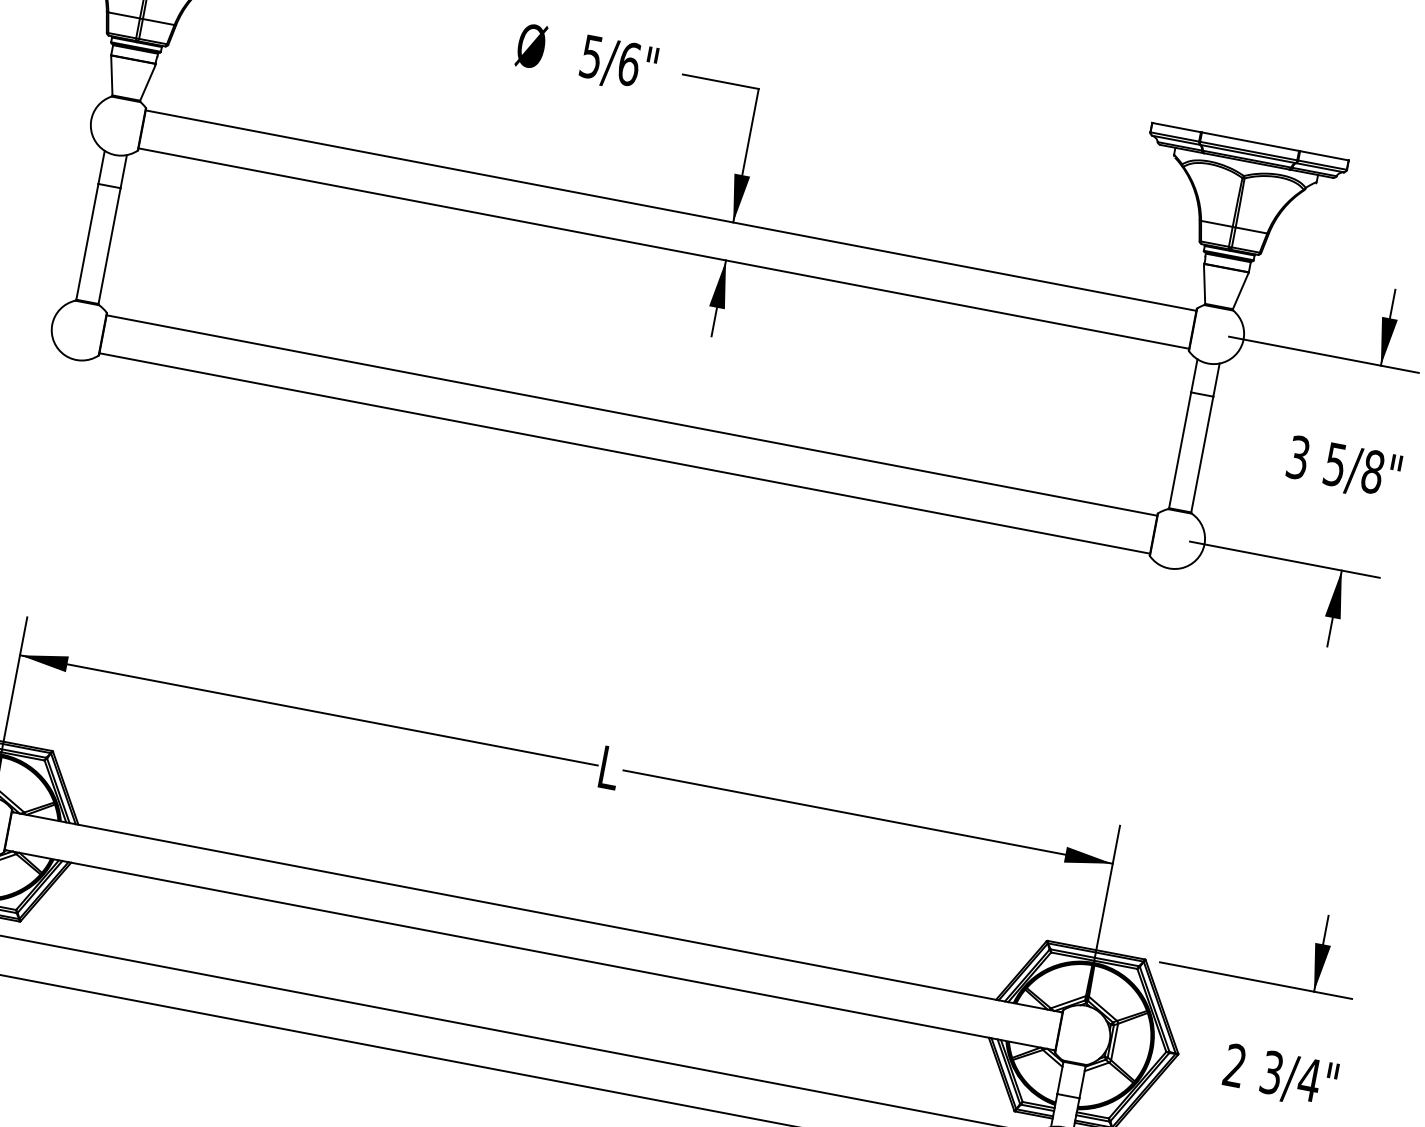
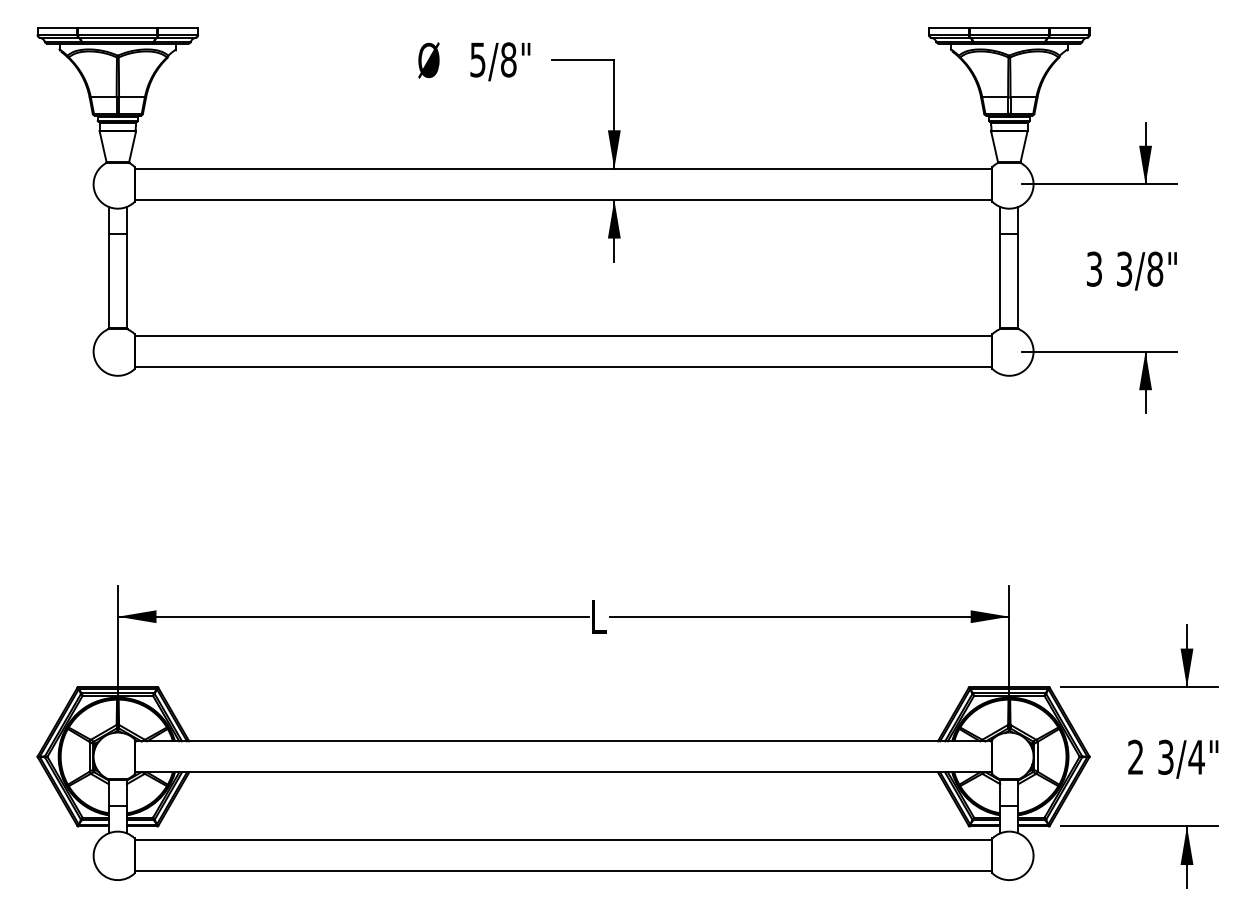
text: (629, 63) -> (508, 59), 5/6" -> 5/8"
text: (1335, 463) -> (1124, 268), 5/8" -> 3/8"

